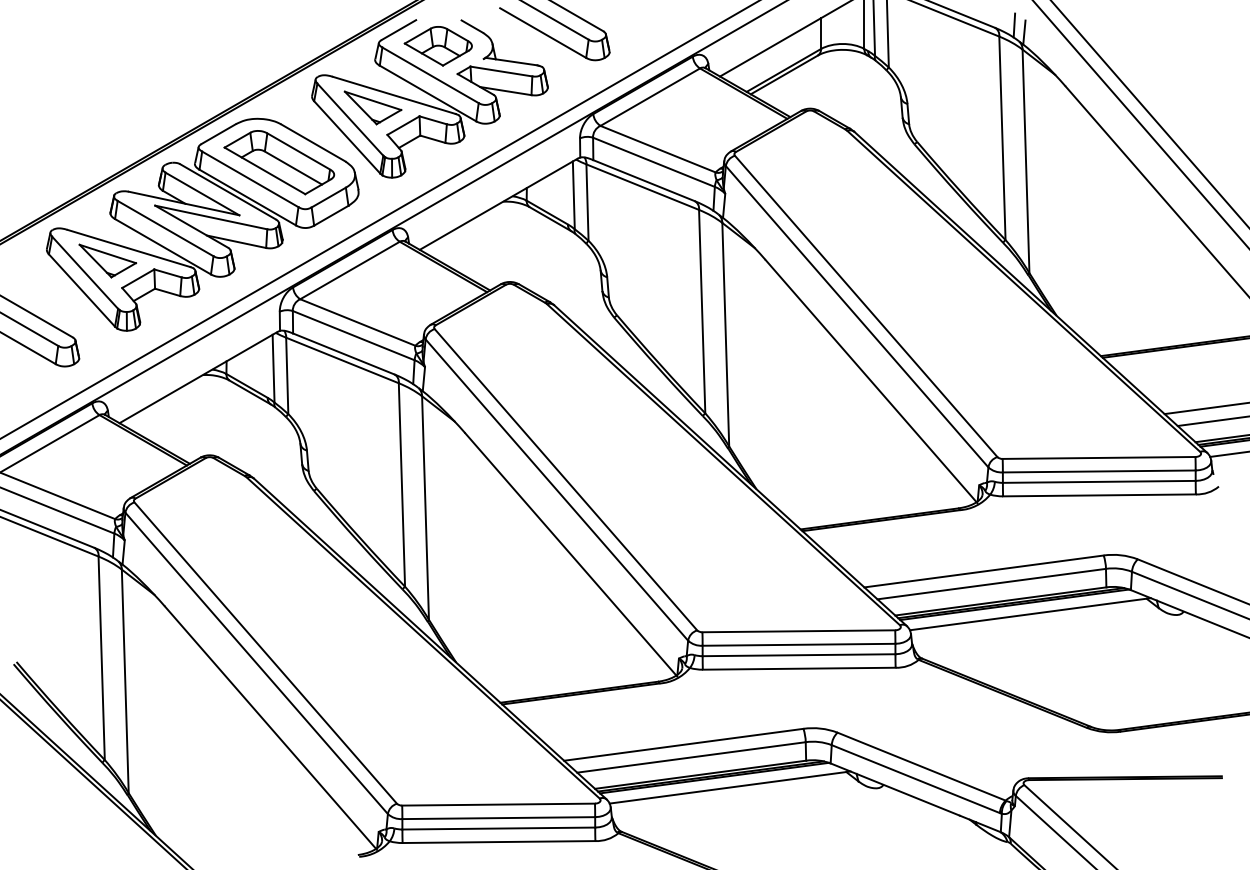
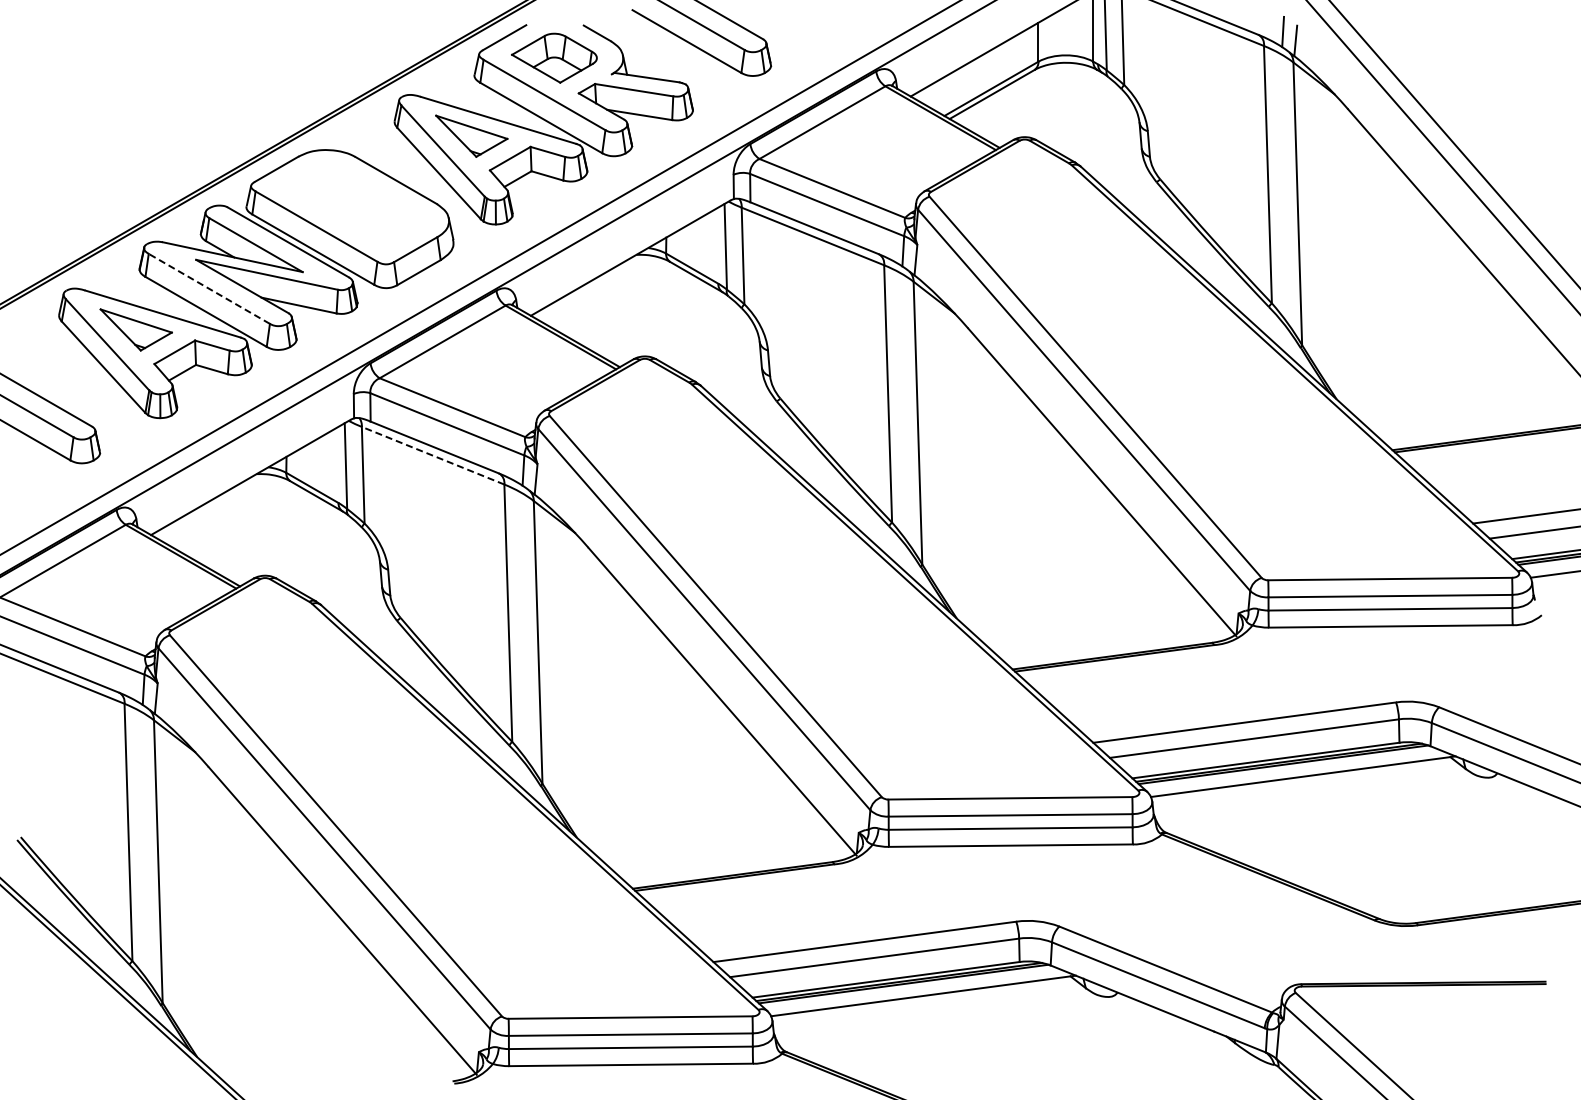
part: (278, 162) -> (352, 205), removed
line: (165, 228) -> (209, 288), solid -> dashed
line: (342, 360) -> (433, 455), solid -> dashed

